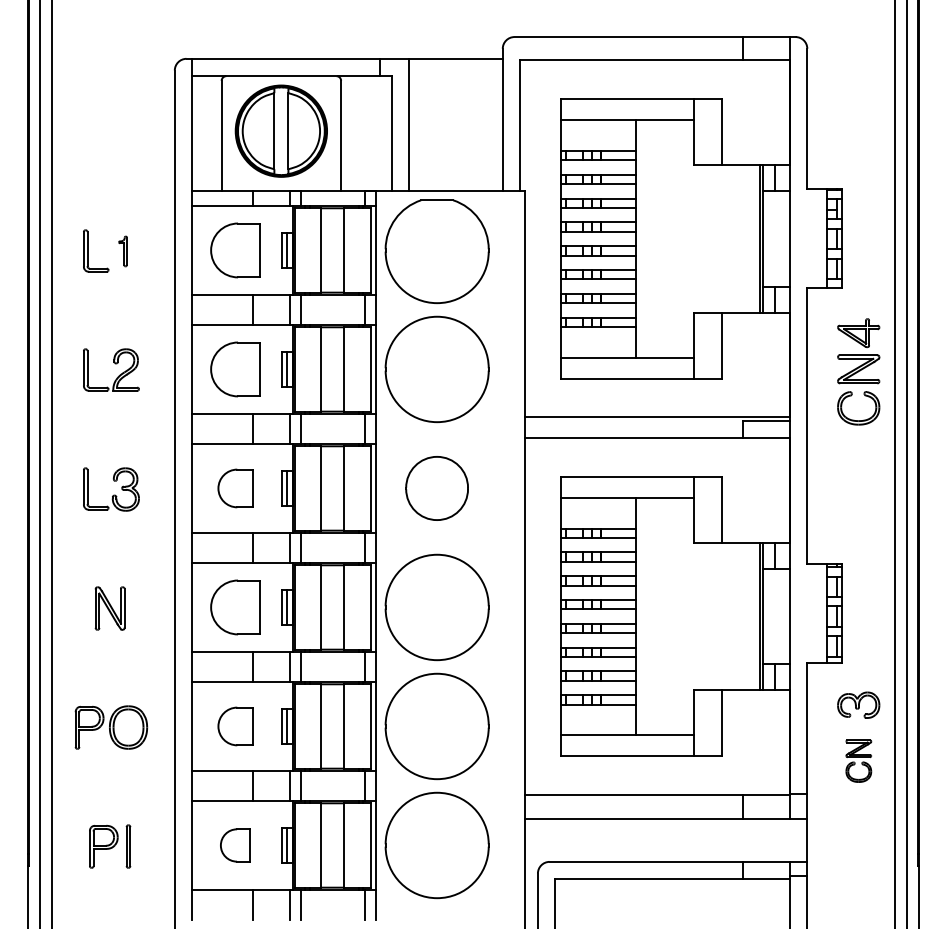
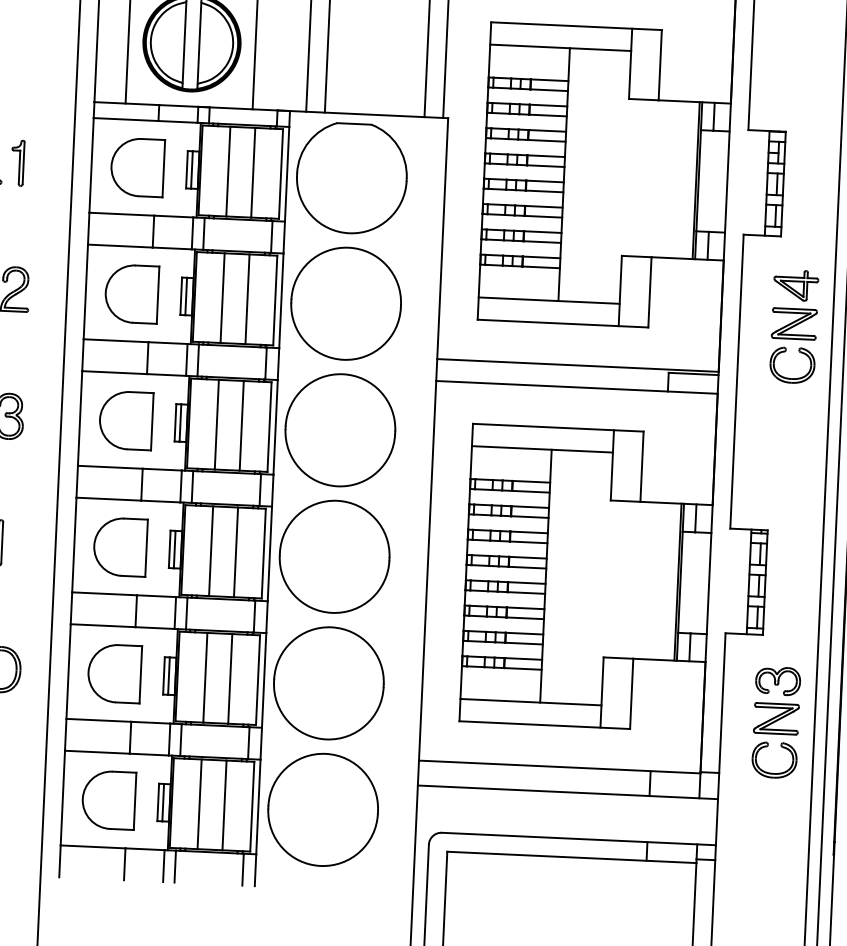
part: (122, 251) -> (17, 163), size x1.43
part: (235, 488) -> (125, 420), size x1.43
part: (436, 488) -> (339, 430), size x1.67
part: (235, 726) -> (114, 673), size x1.43
part: (858, 760) -> (775, 739), size x1.67
part: (235, 845) -> (108, 800), size x1.67

